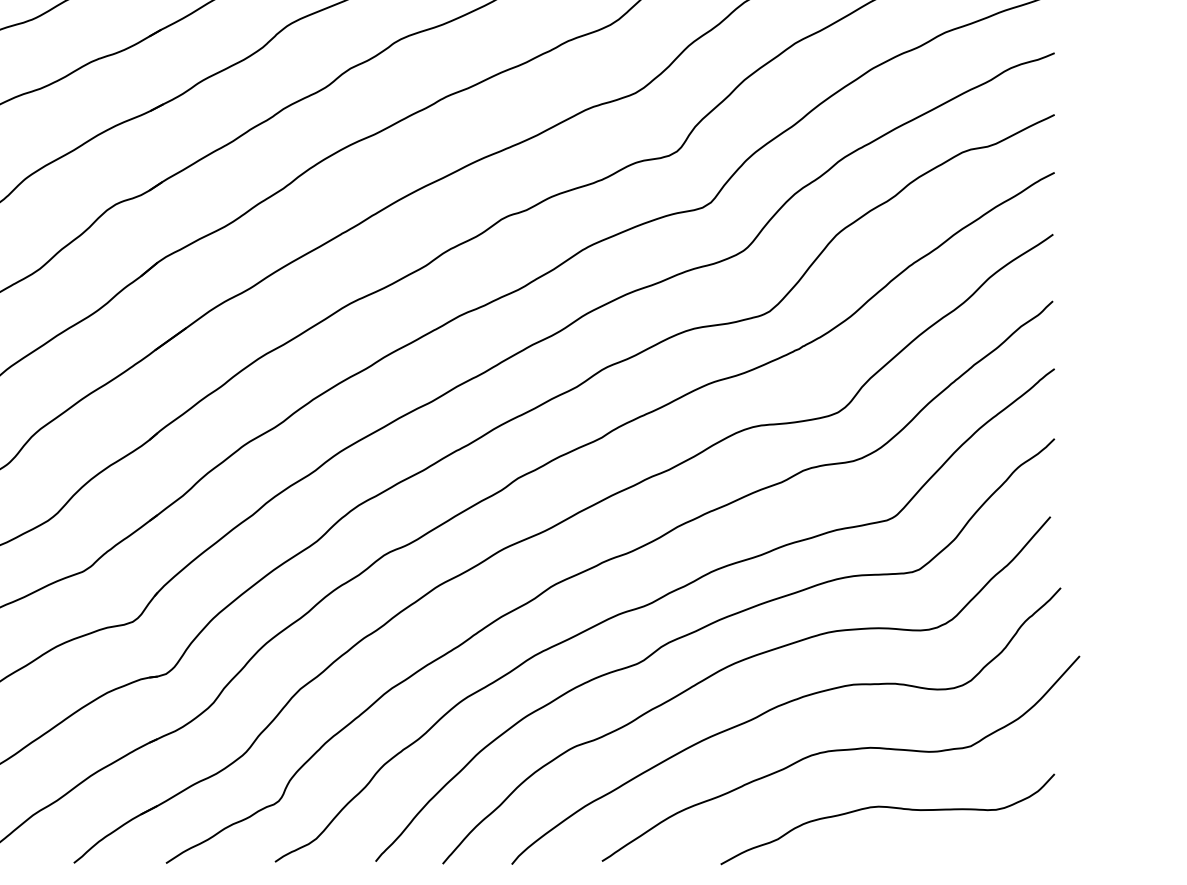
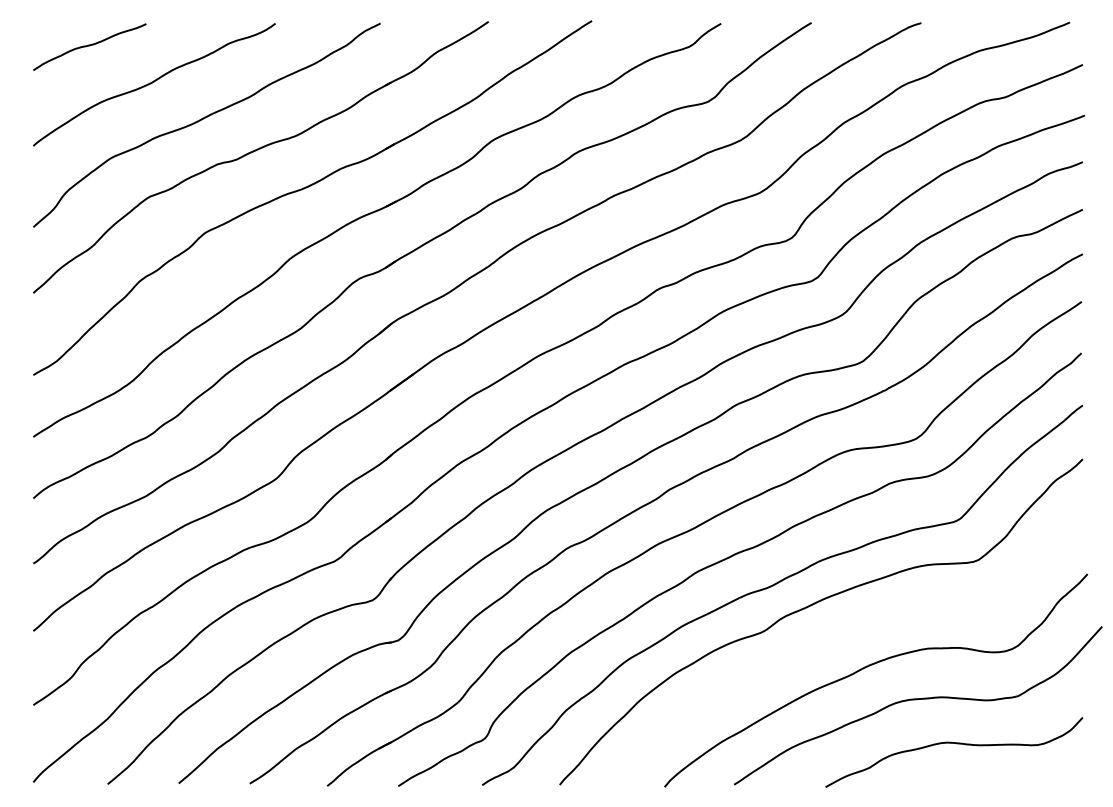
curve: (734, 665) -> (836, 633), removed

